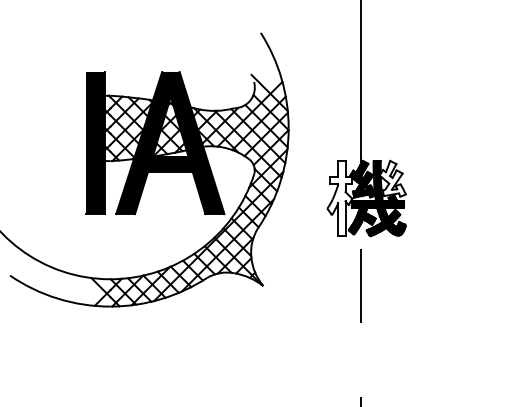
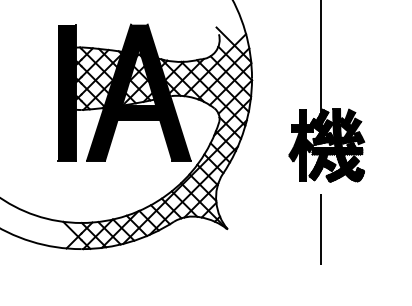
fill: (392, 178) -> (351, 126), added
fill: (339, 197) -> (300, 144), added

